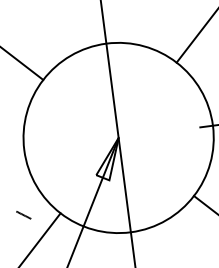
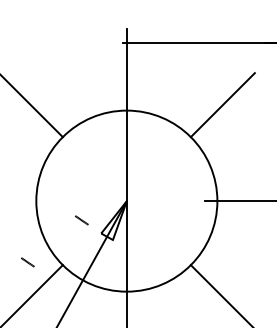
line: (74, 164) -> (81, 220), added

